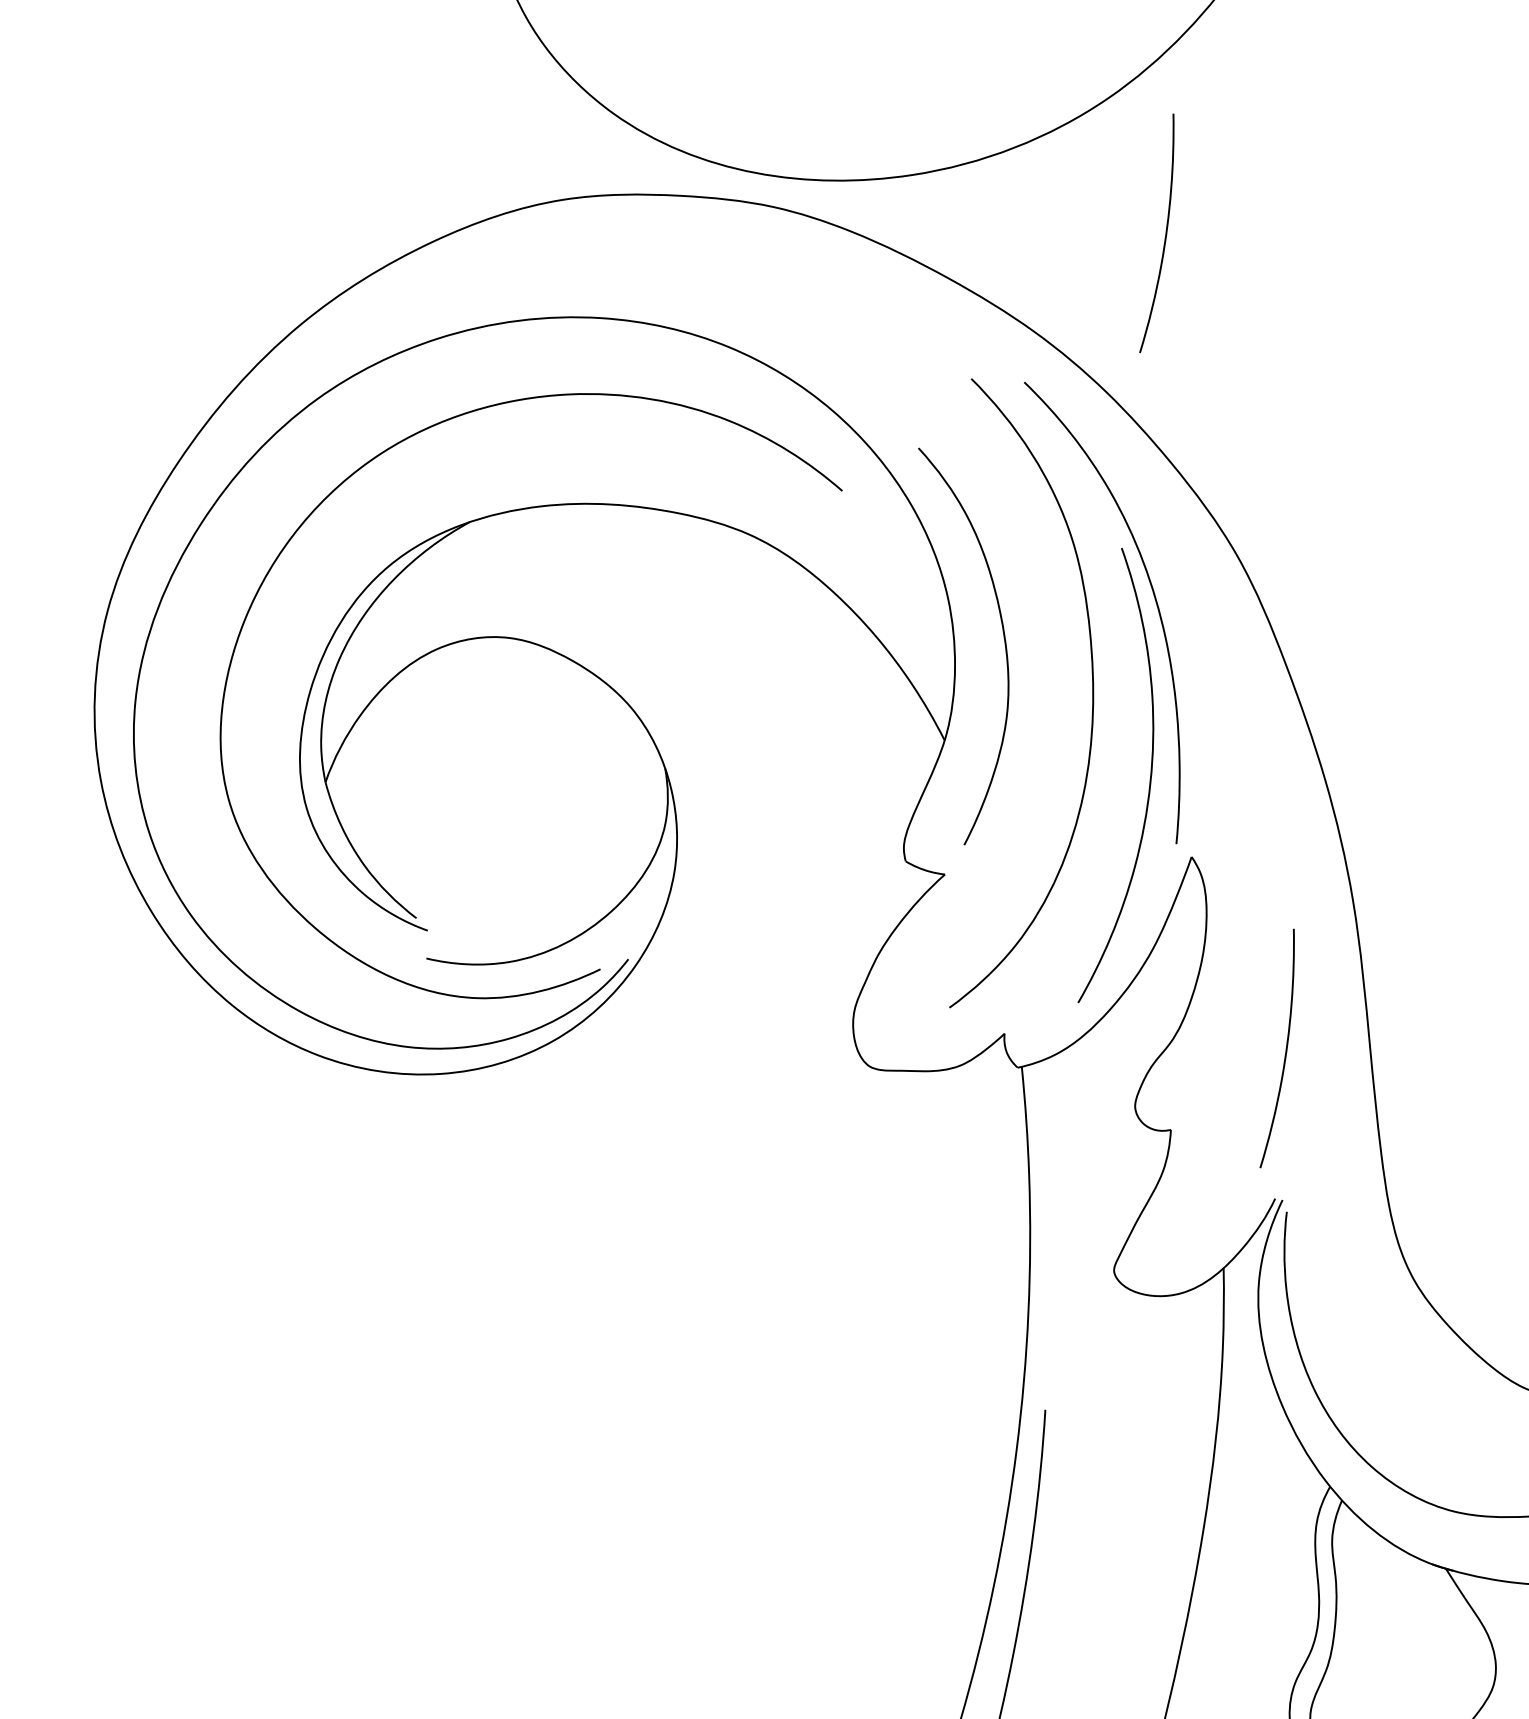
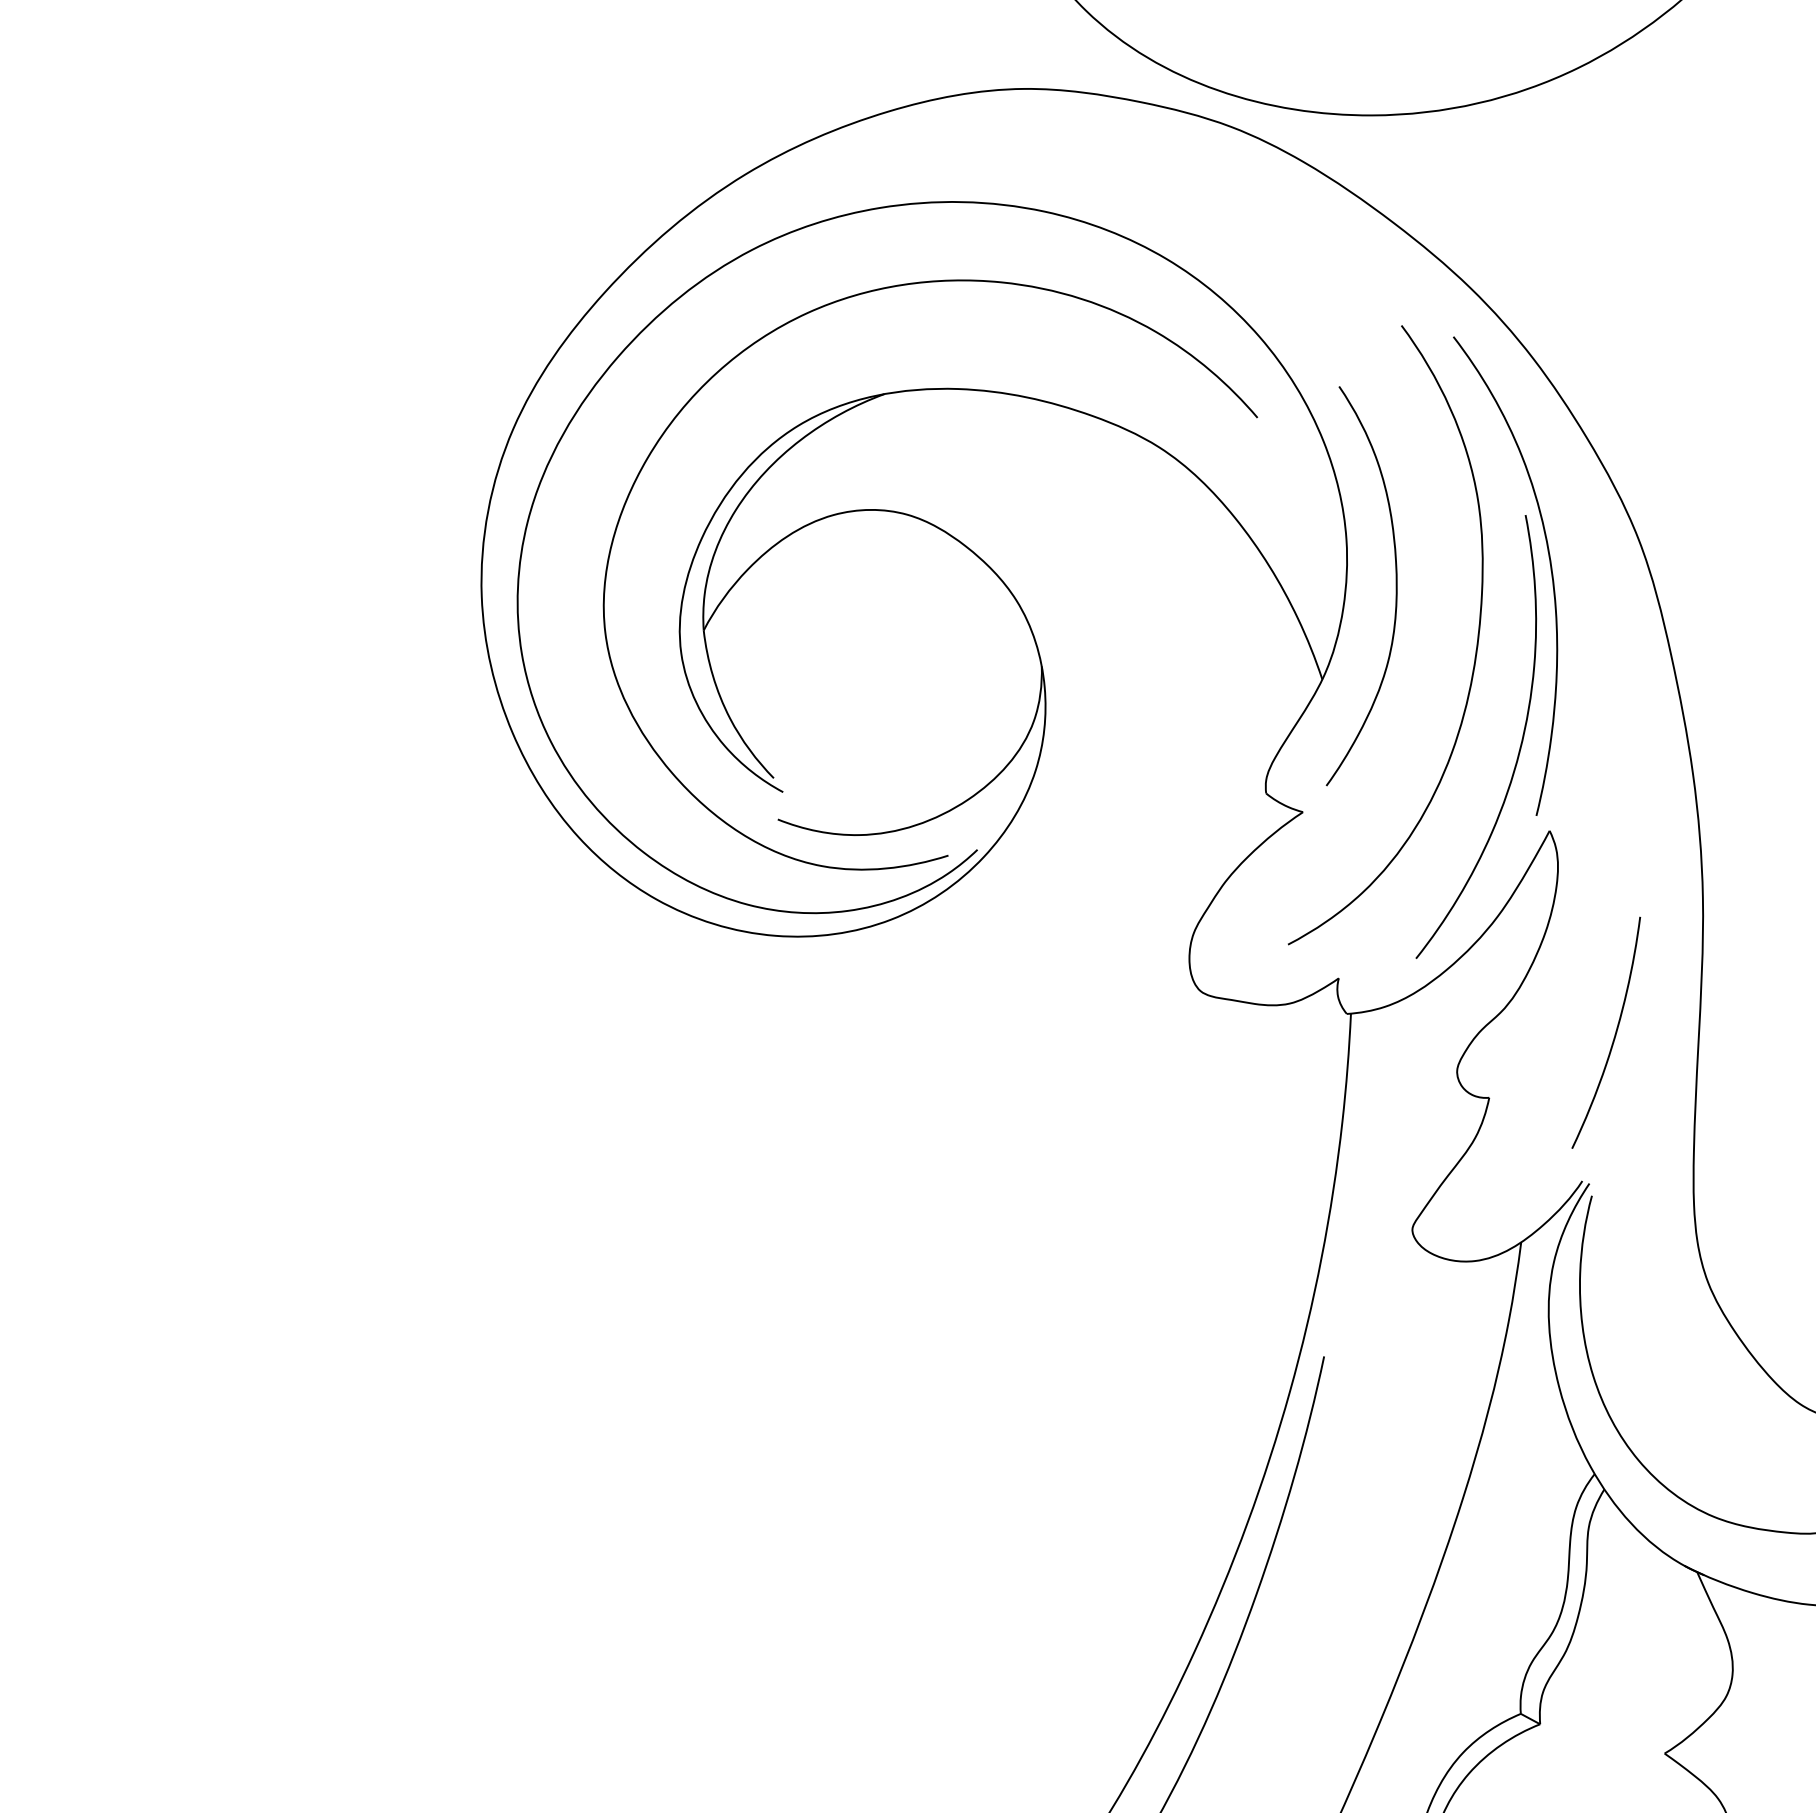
curve: (1165, 233) -> (1614, 210), removed

